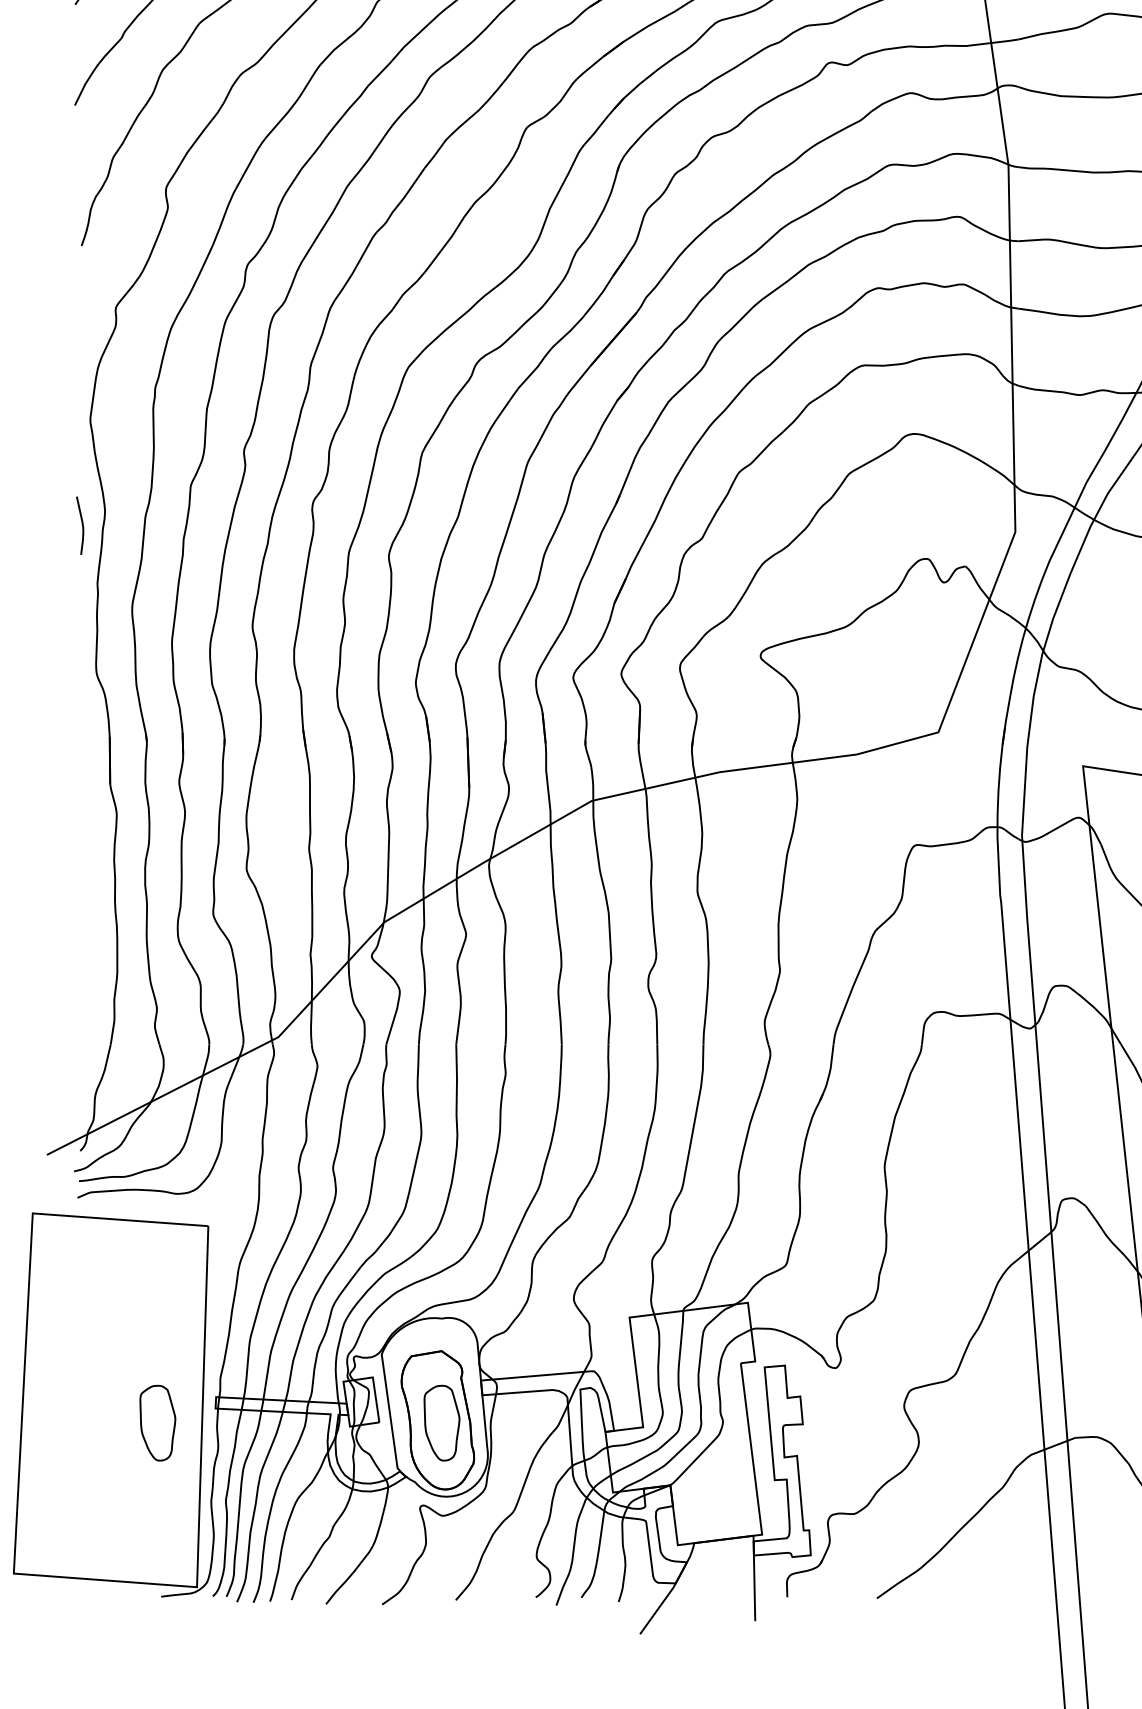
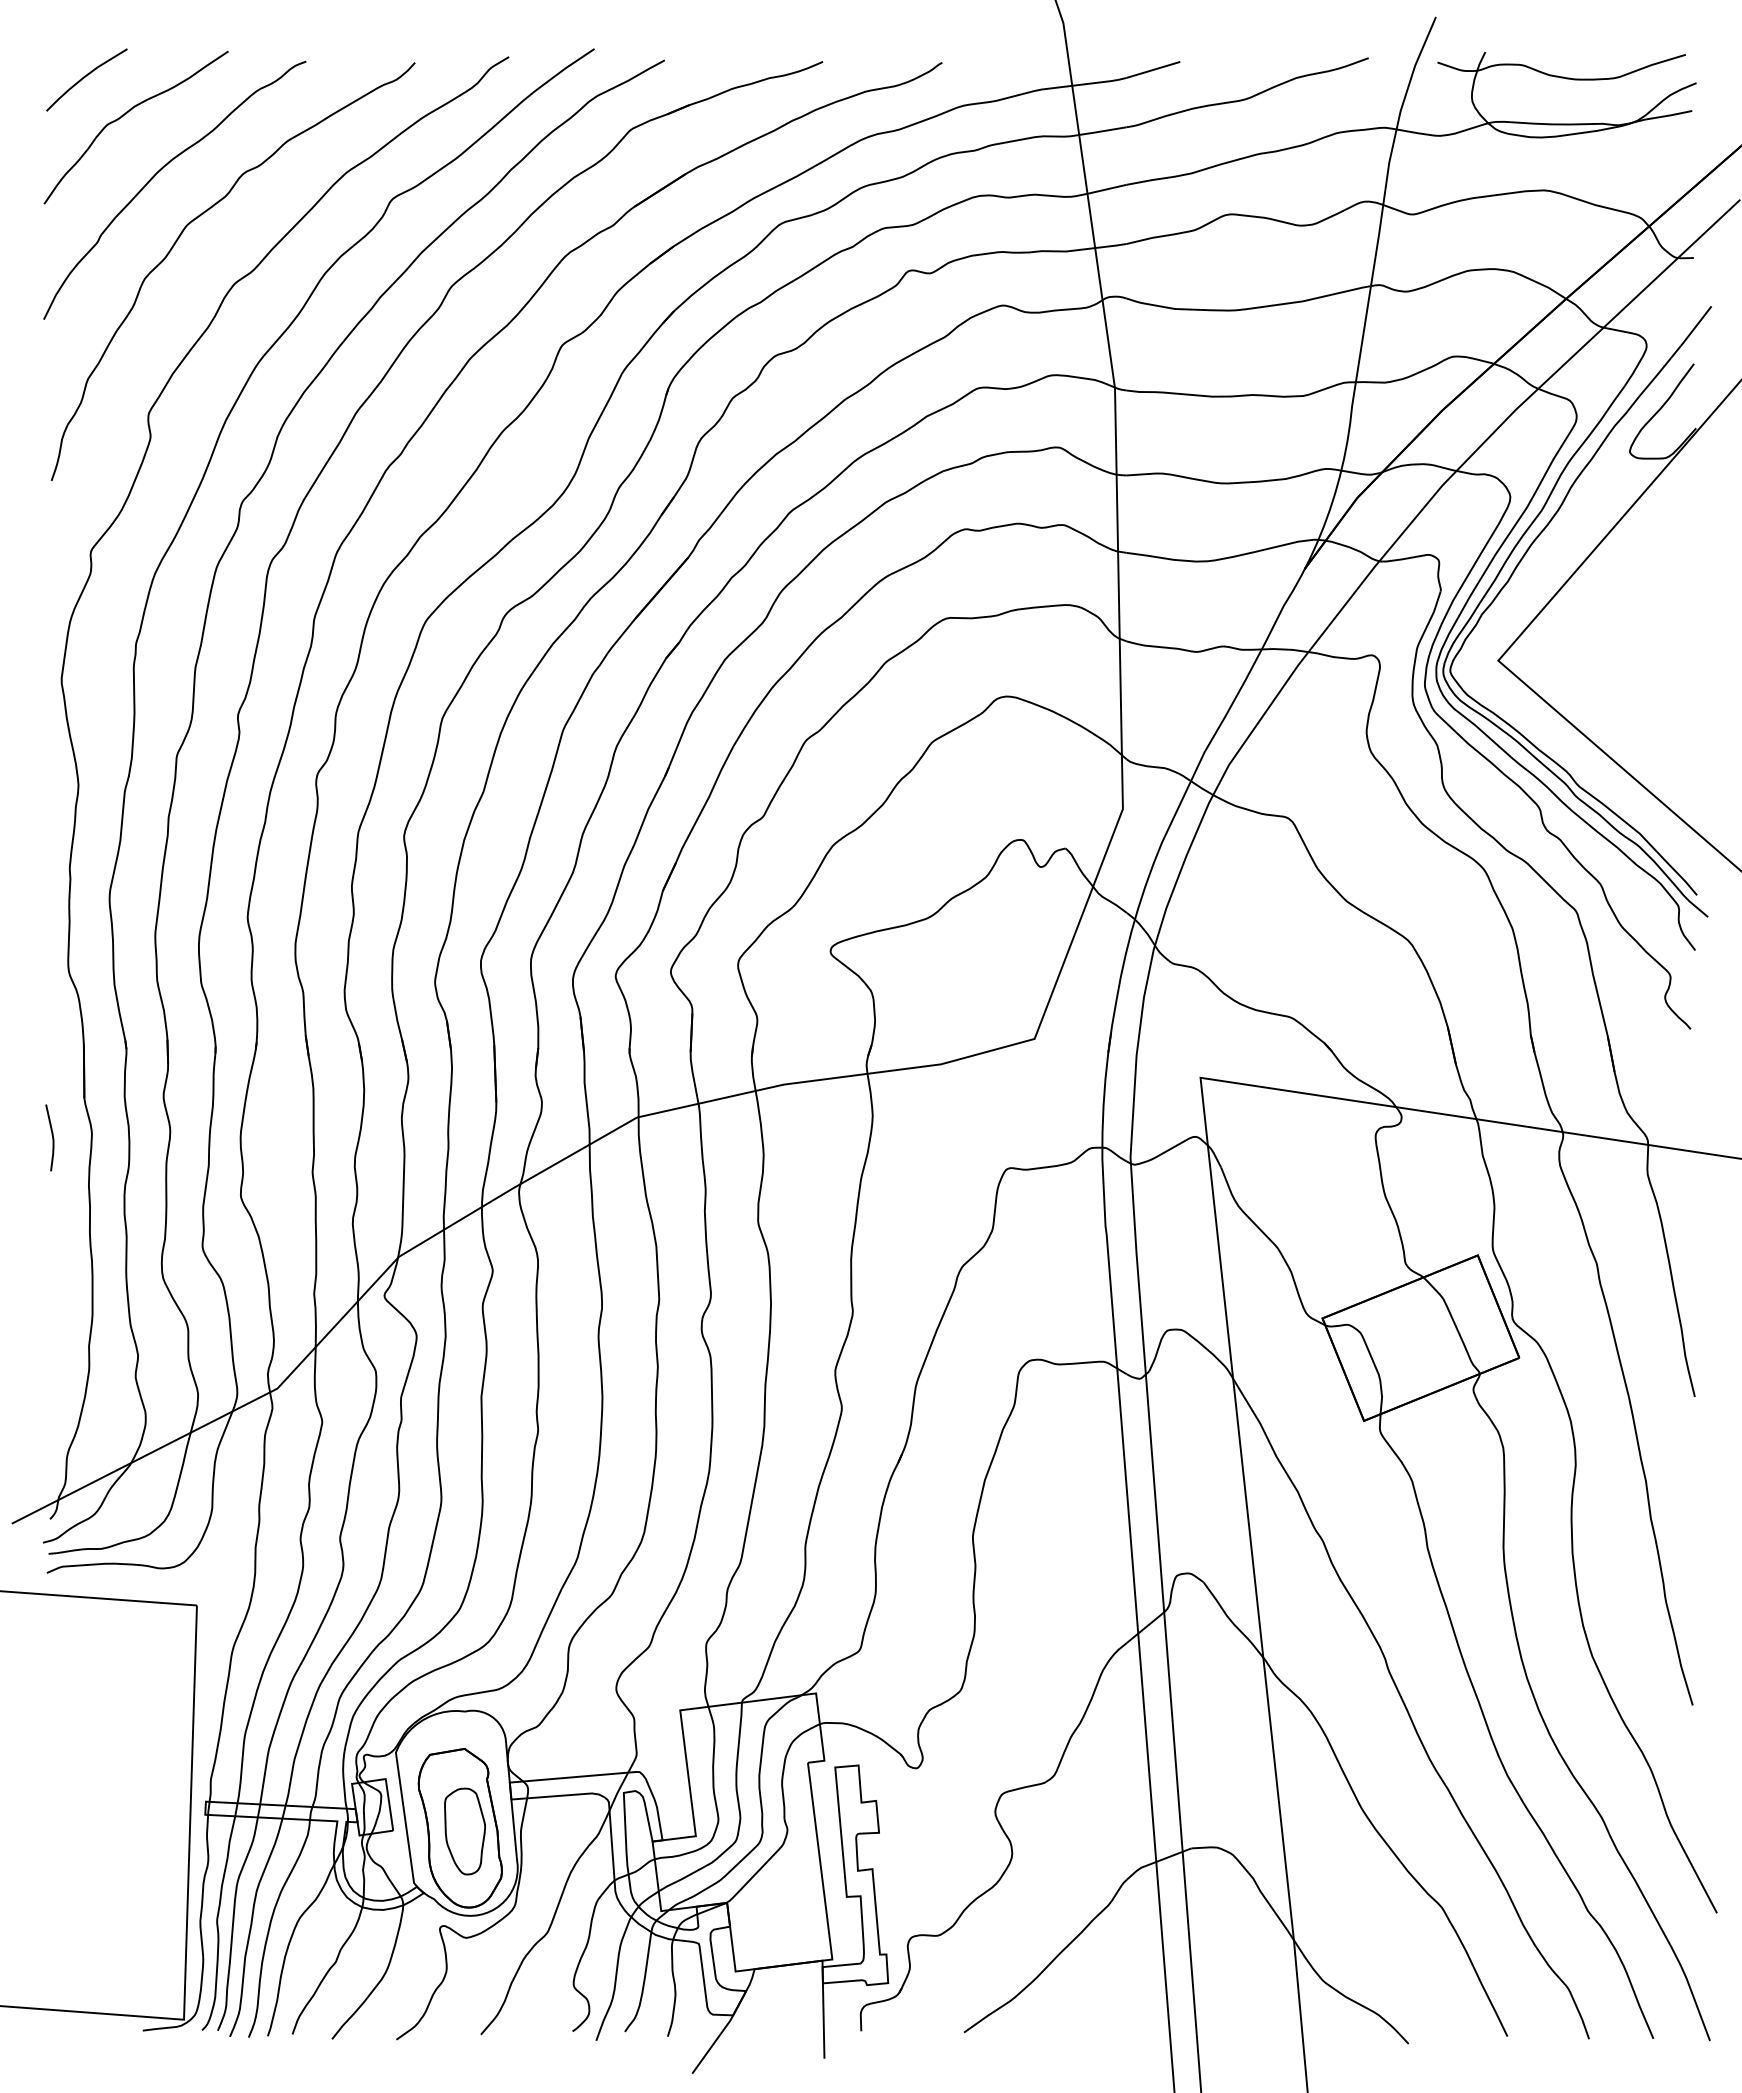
curve: (81, 523) -> (51, 1135), moved
part: (158, 1423) -> (139, 1831), removed

